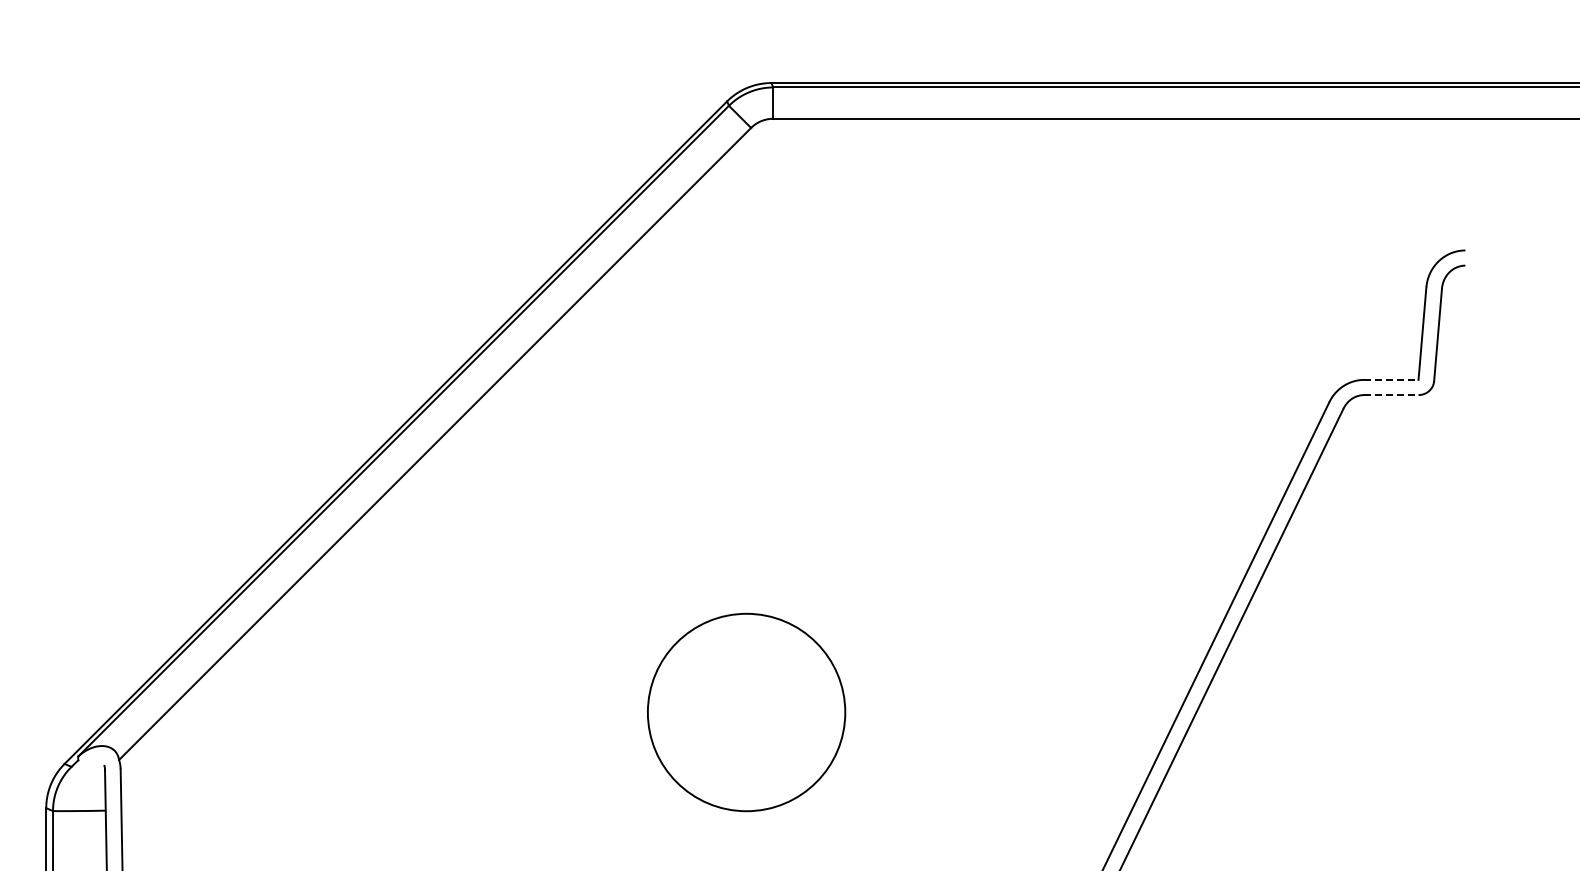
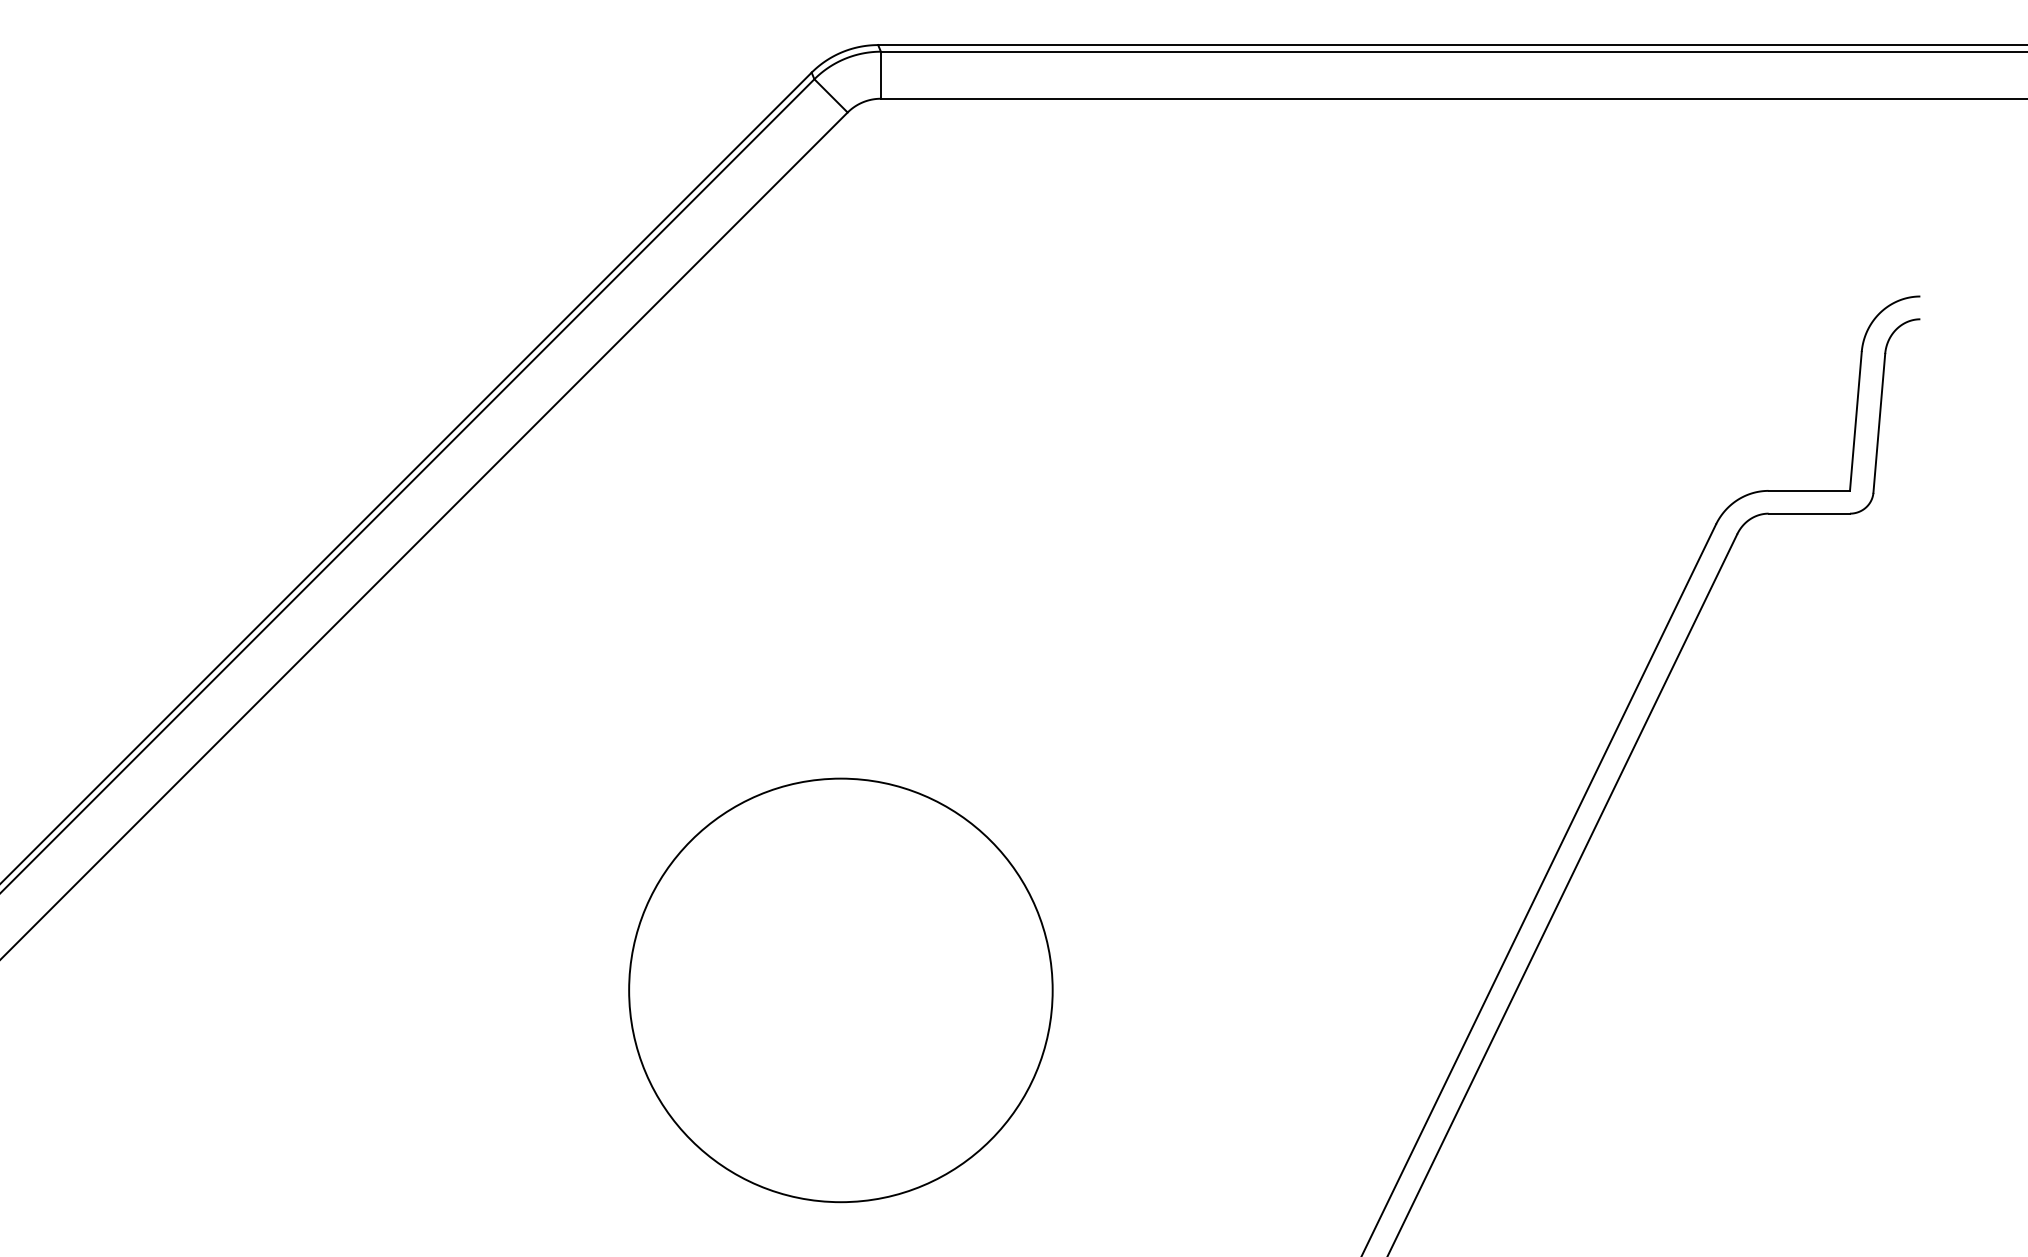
line: (1391, 379) -> (1809, 490), dashed -> solid
line: (1391, 395) -> (1809, 514), dashed -> solid
circle: (746, 712) -> (840, 990), size x1.43

